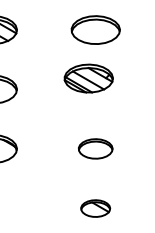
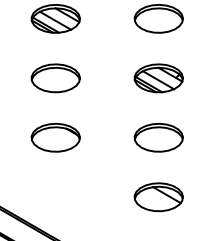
part: (88, 78) -> (158, 78), moved
part: (95, 148) -> (158, 137), size x1.43
part: (95, 208) -> (158, 197), size x1.67

